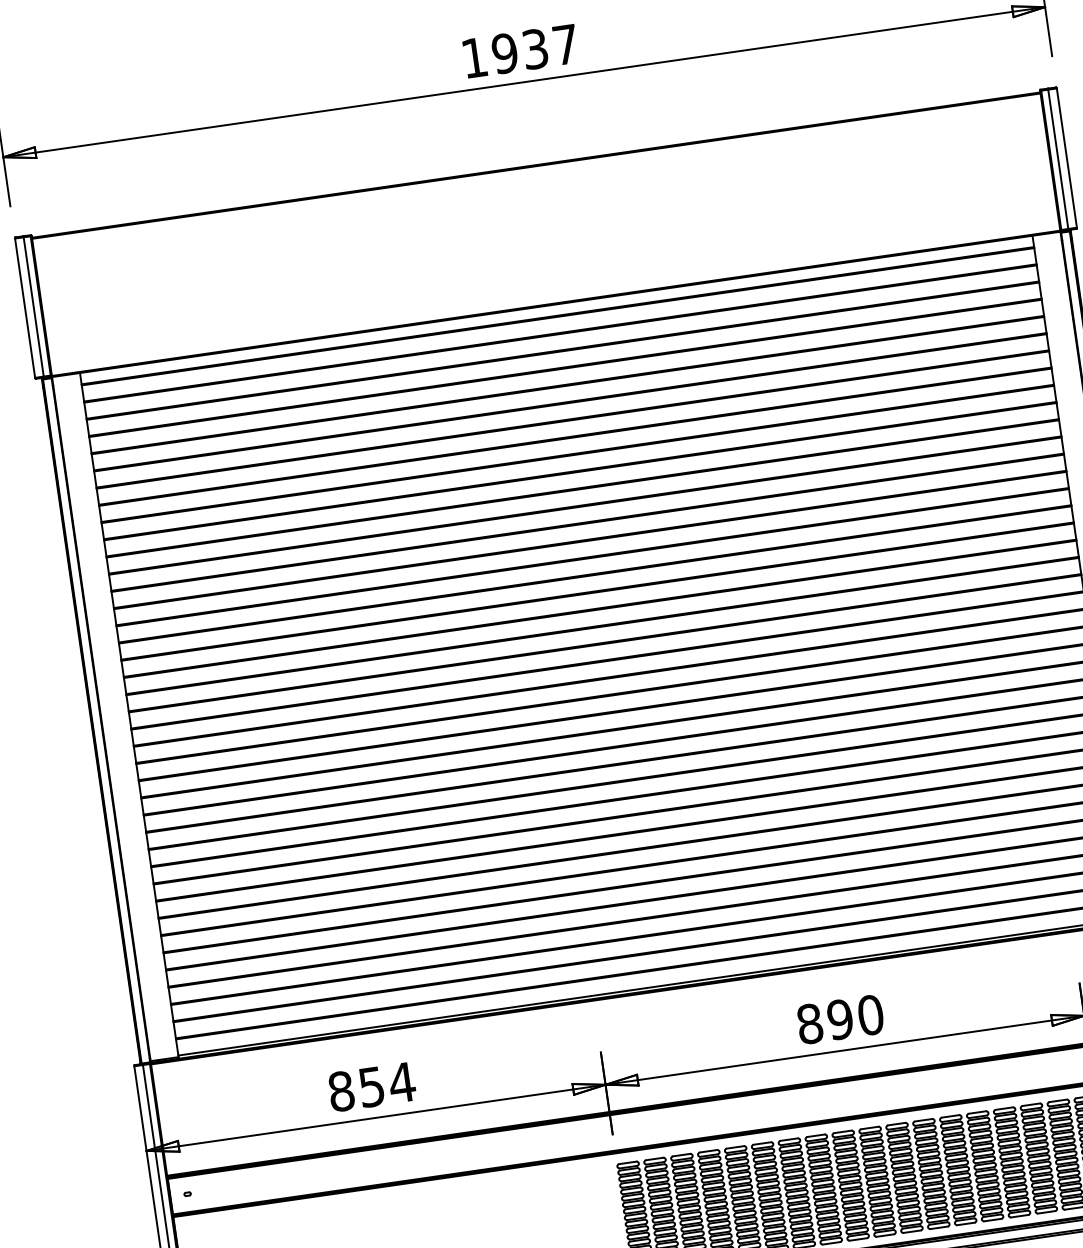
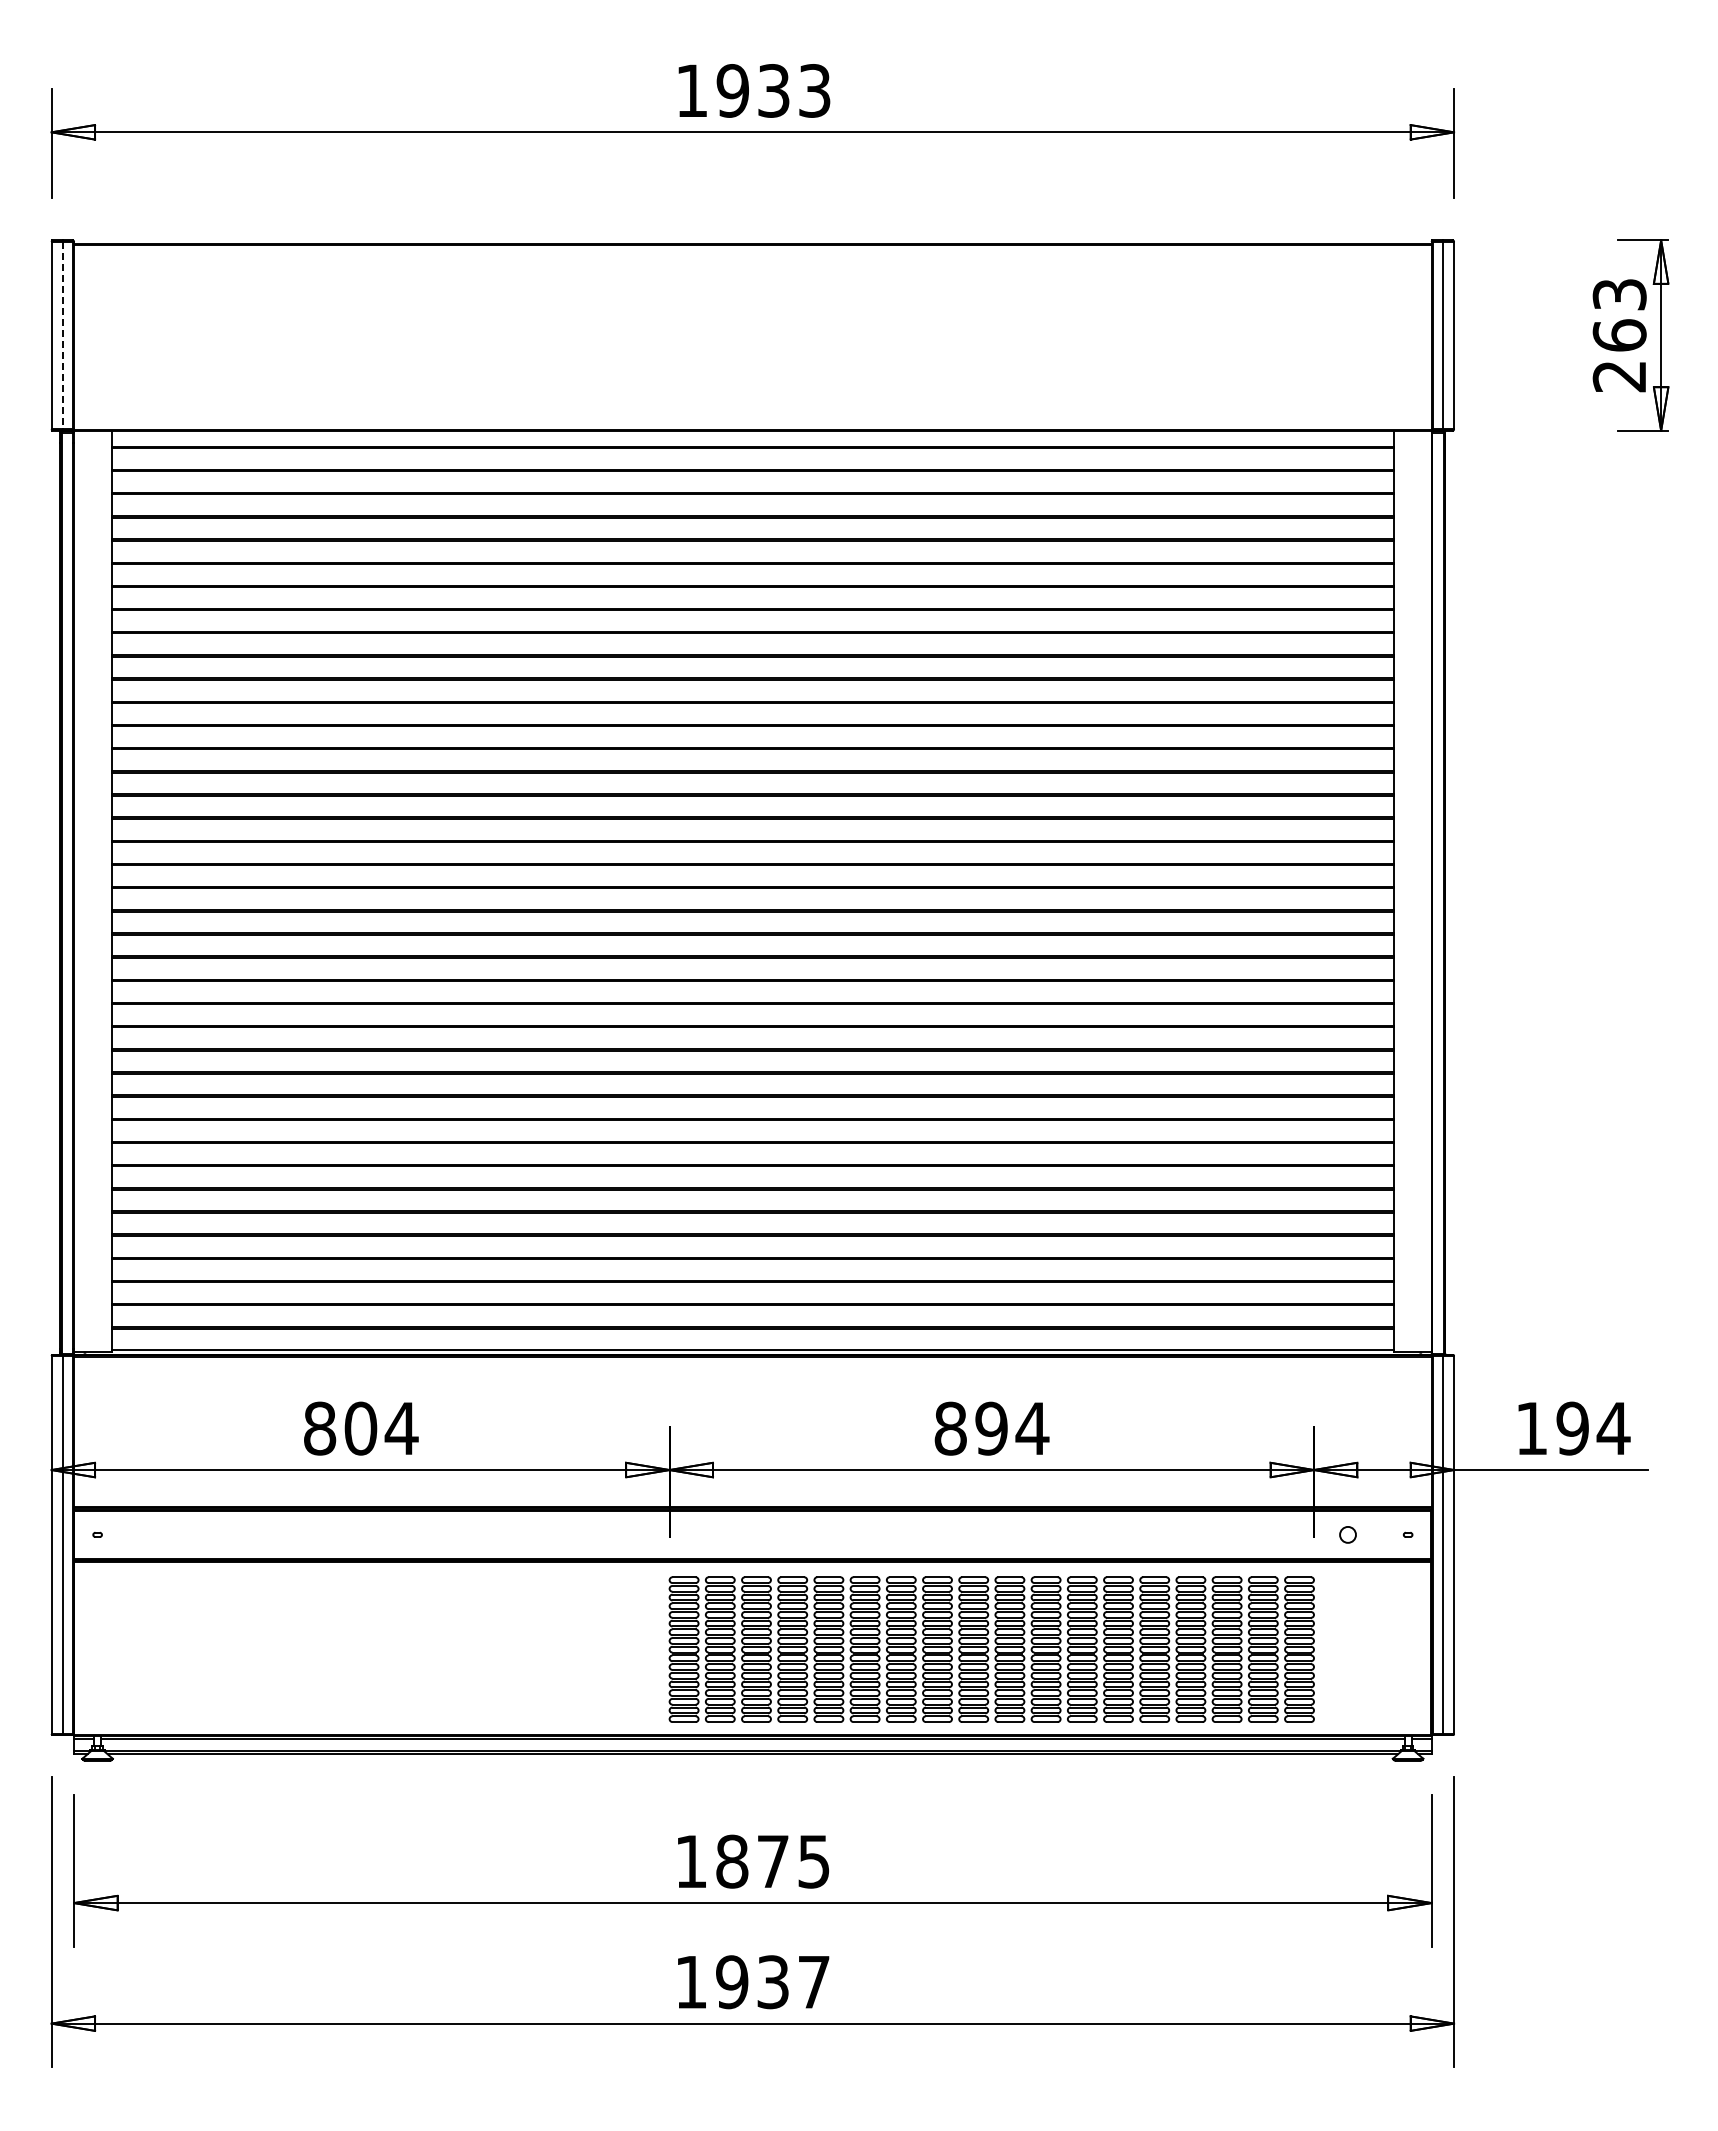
text: (565, 44) -> (814, 90), 1937 -> 1933
line: (33, 306) -> (63, 335), solid -> dashed
text: (870, 1015) -> (1032, 1428), 890 -> 894
text: (371, 1087) -> (360, 1428), 854 -> 804

